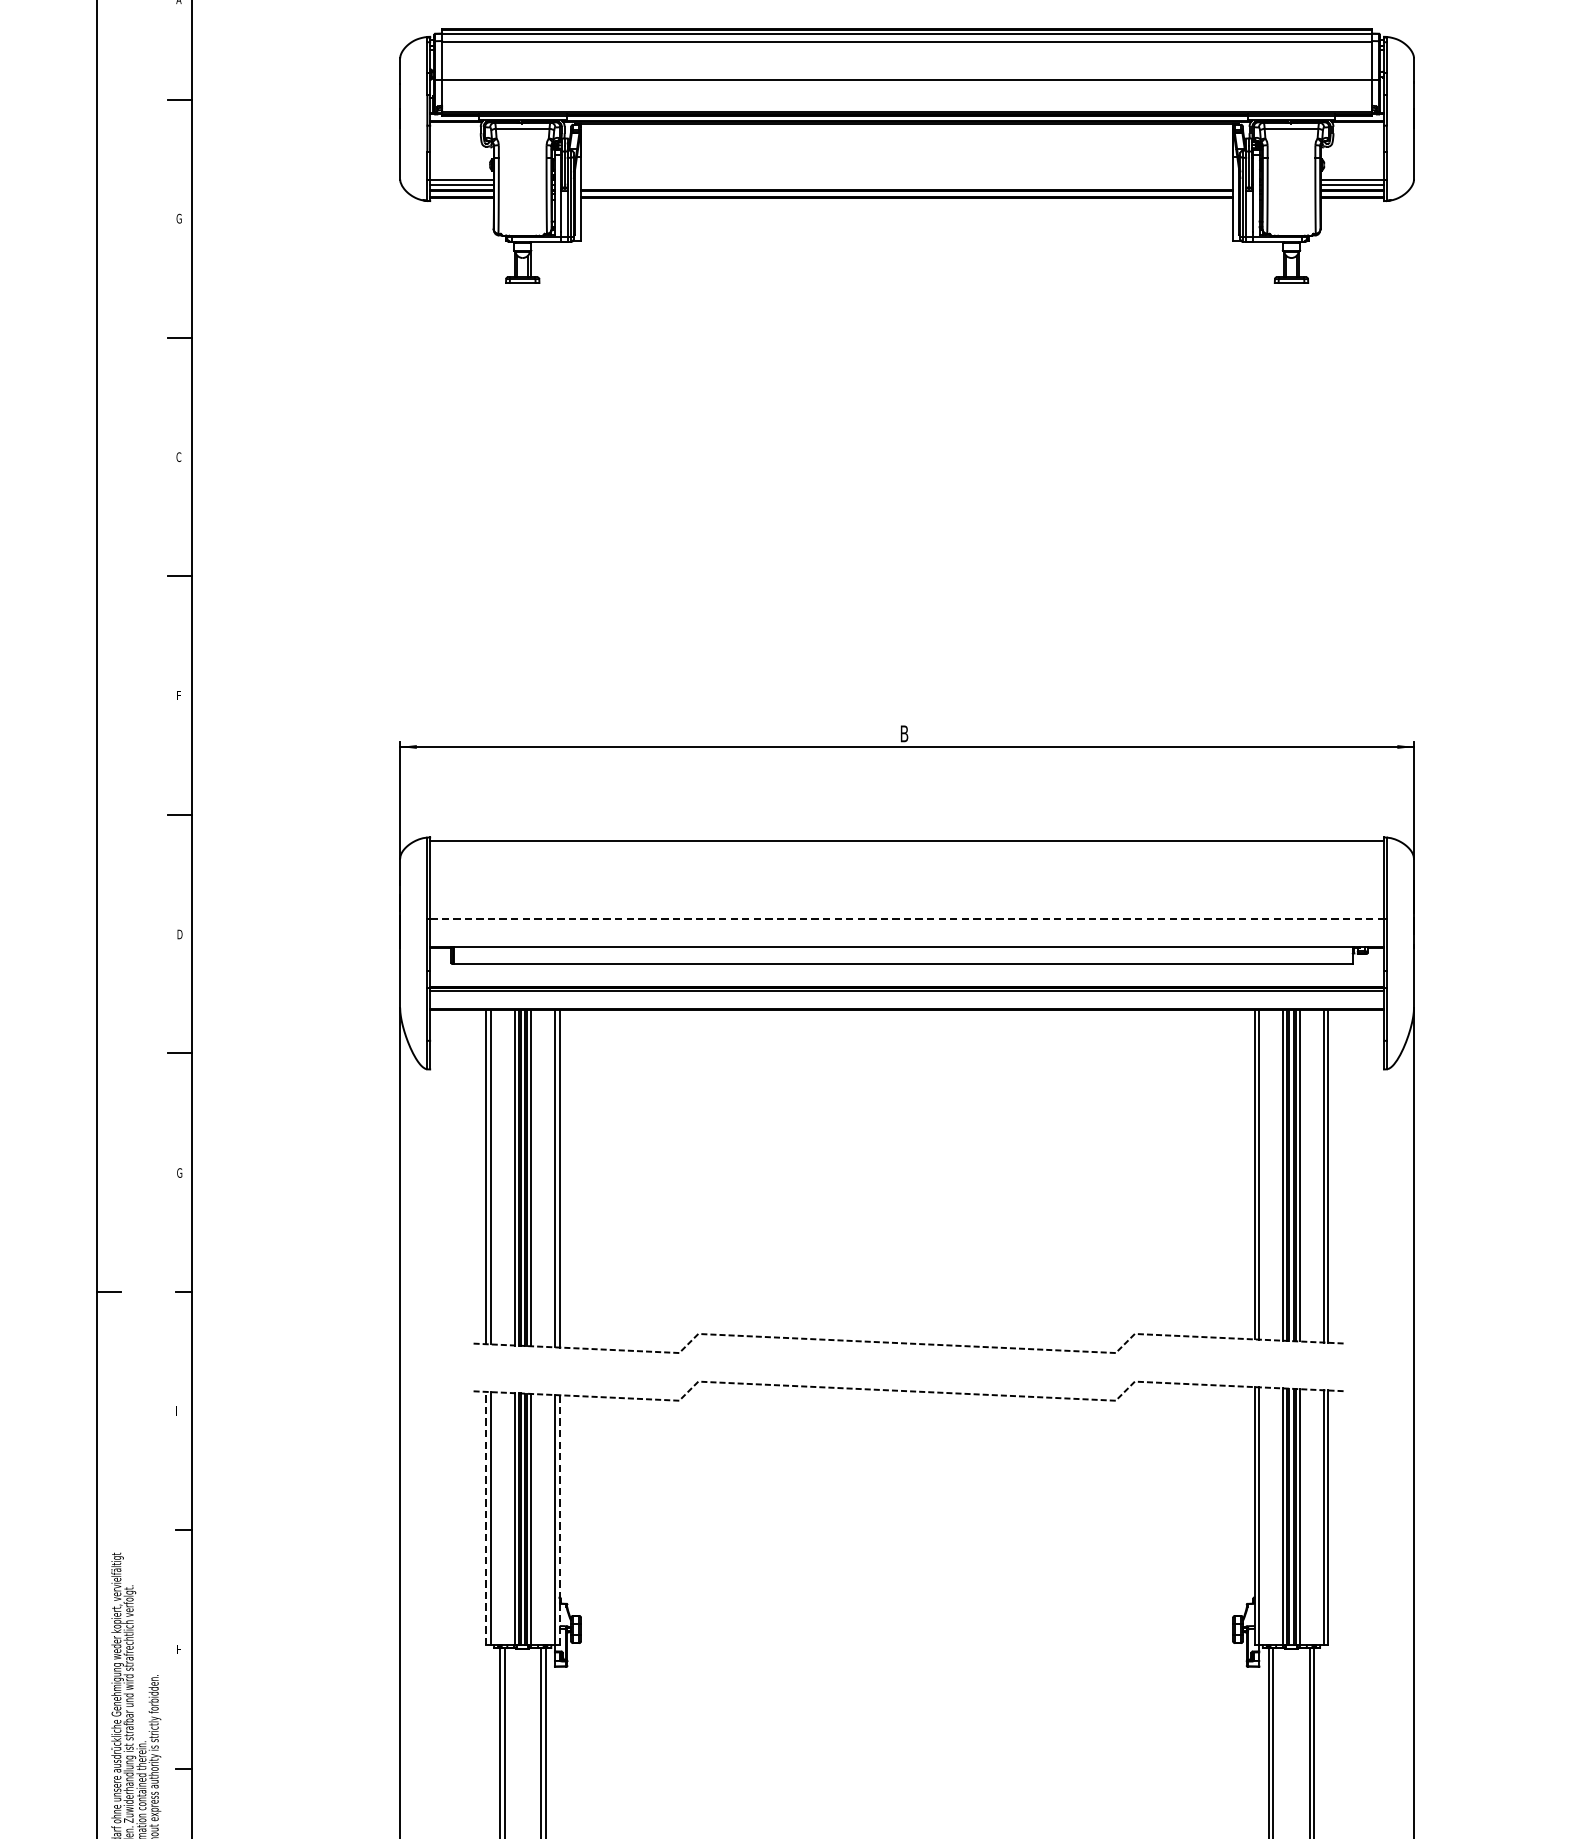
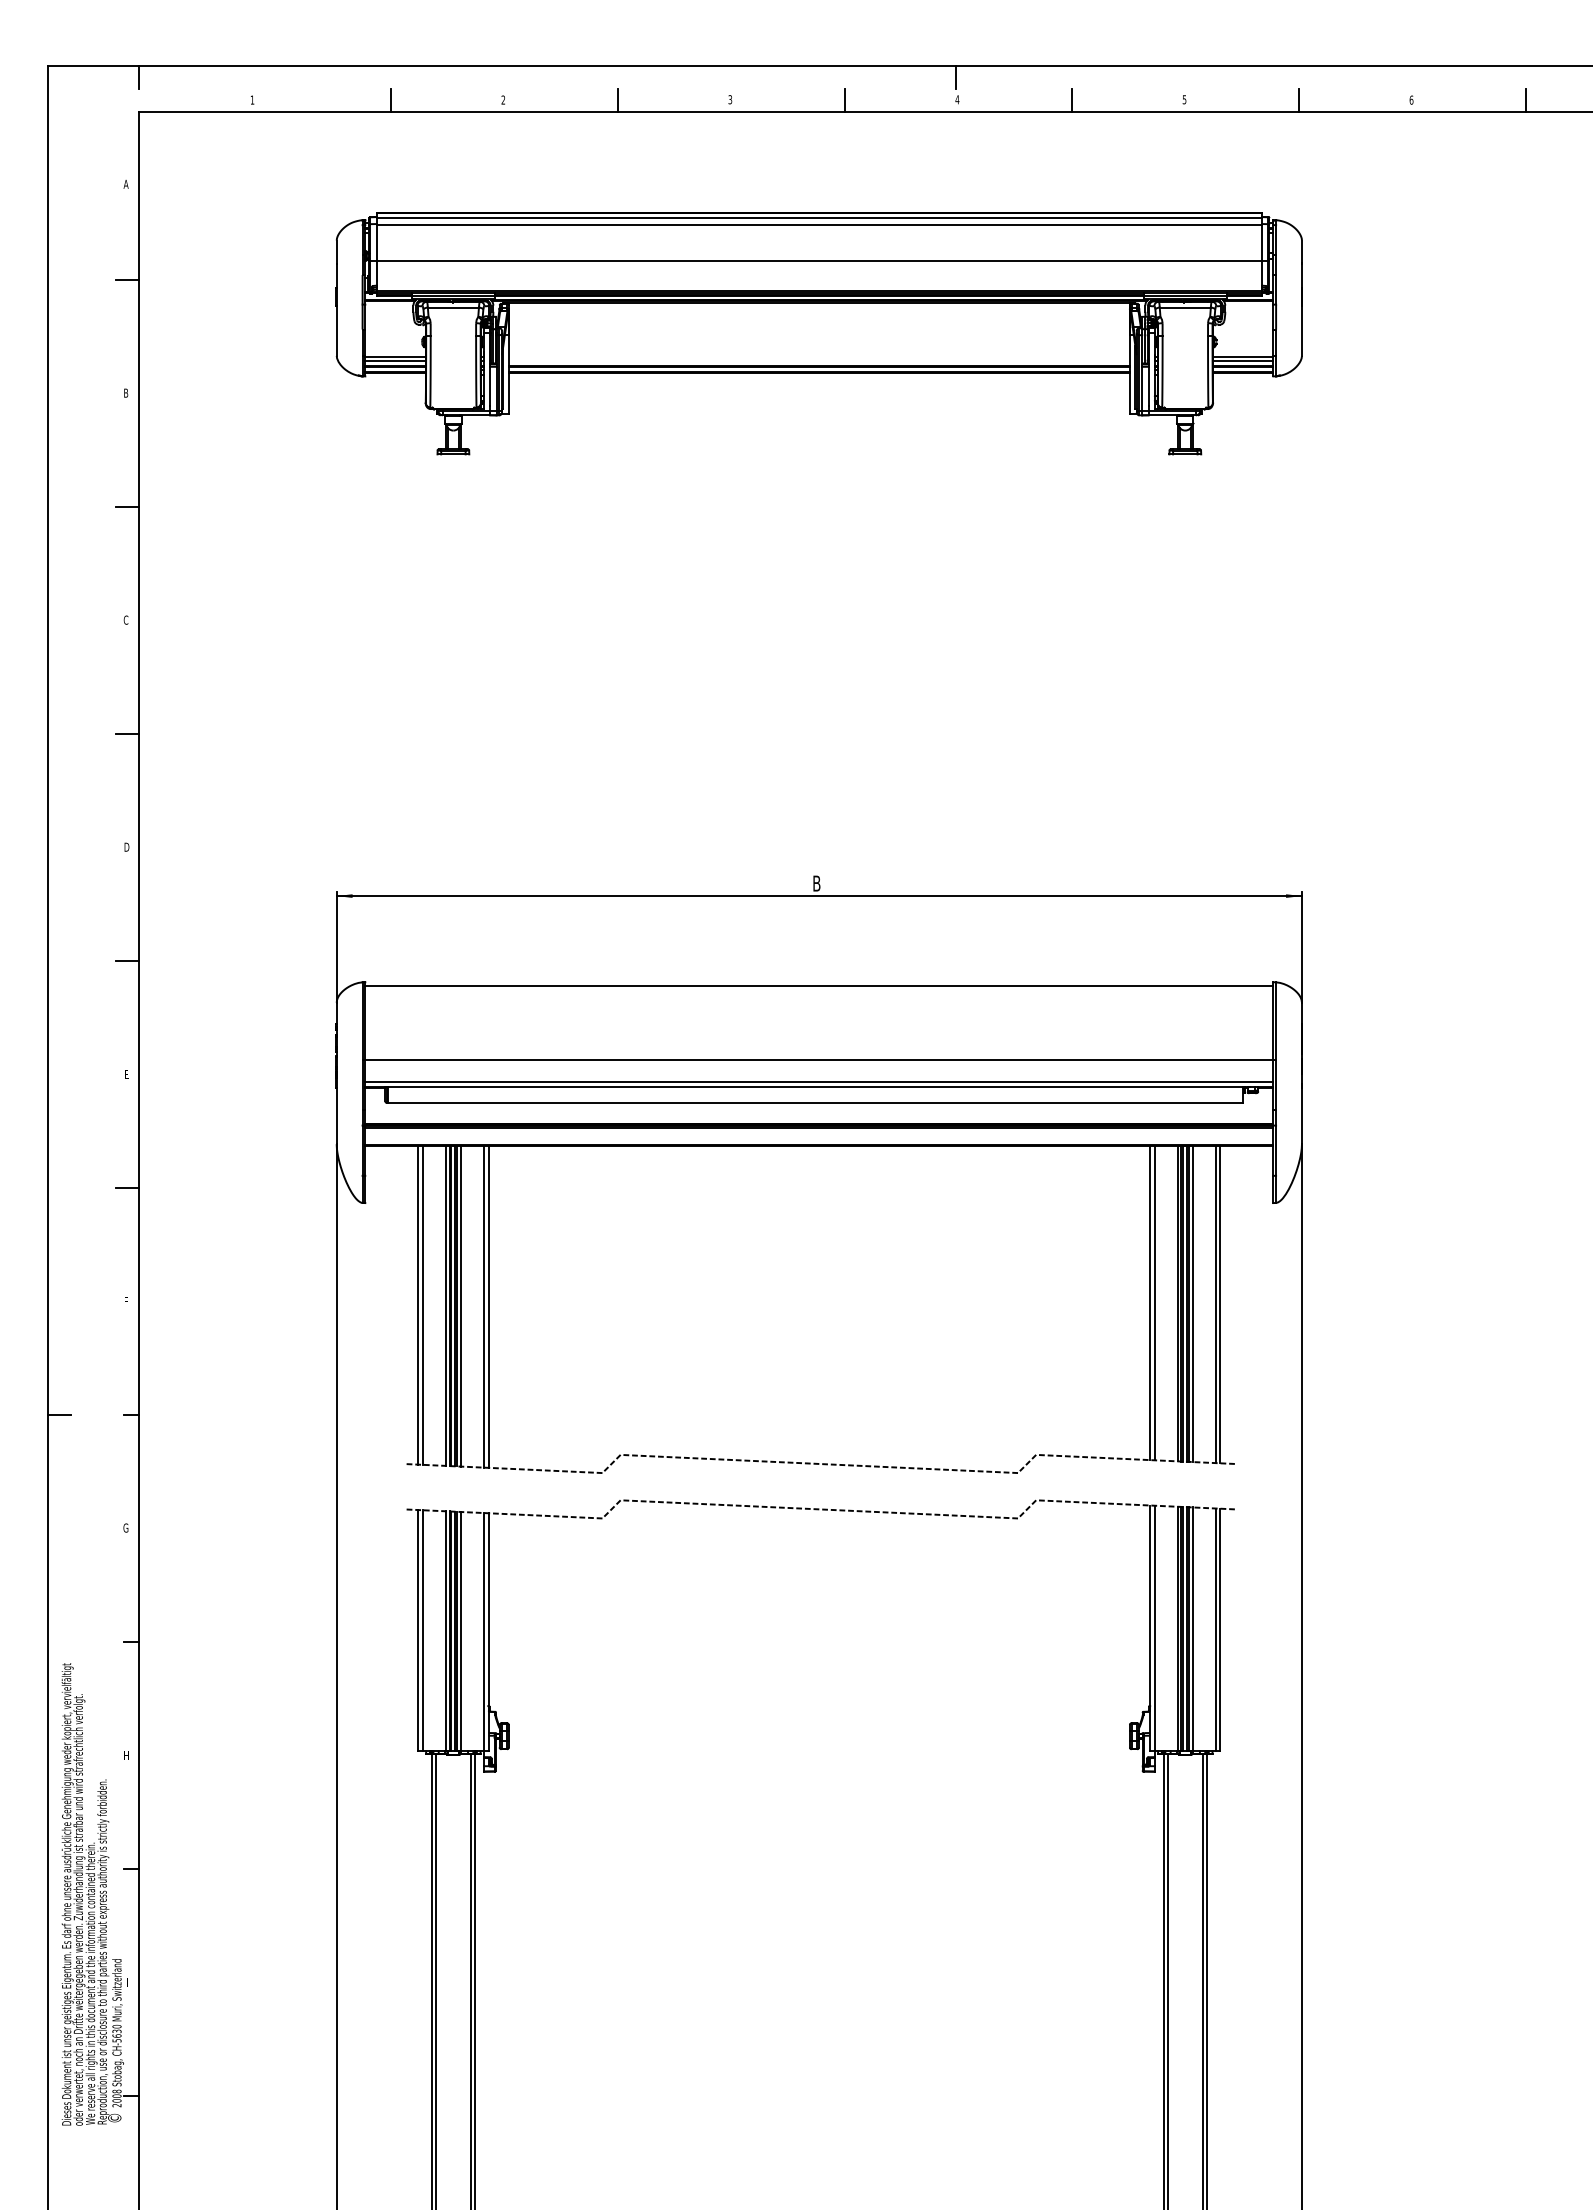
text: (178, 218) -> (125, 392), G -> B
text: (179, 694) -> (126, 846), F -> D
line: (907, 918) -> (819, 1059), dashed -> solid
text: (179, 934) -> (126, 1074), D -> E
line: (907, 941) -> (819, 1081), added
text: (179, 1172) -> (126, 1301), G -> F
text: (178, 1410) -> (125, 1527), I -> G
line: (486, 1518) -> (418, 1630), dashed -> solid
line: (559, 1519) -> (488, 1631), dashed -> solid

